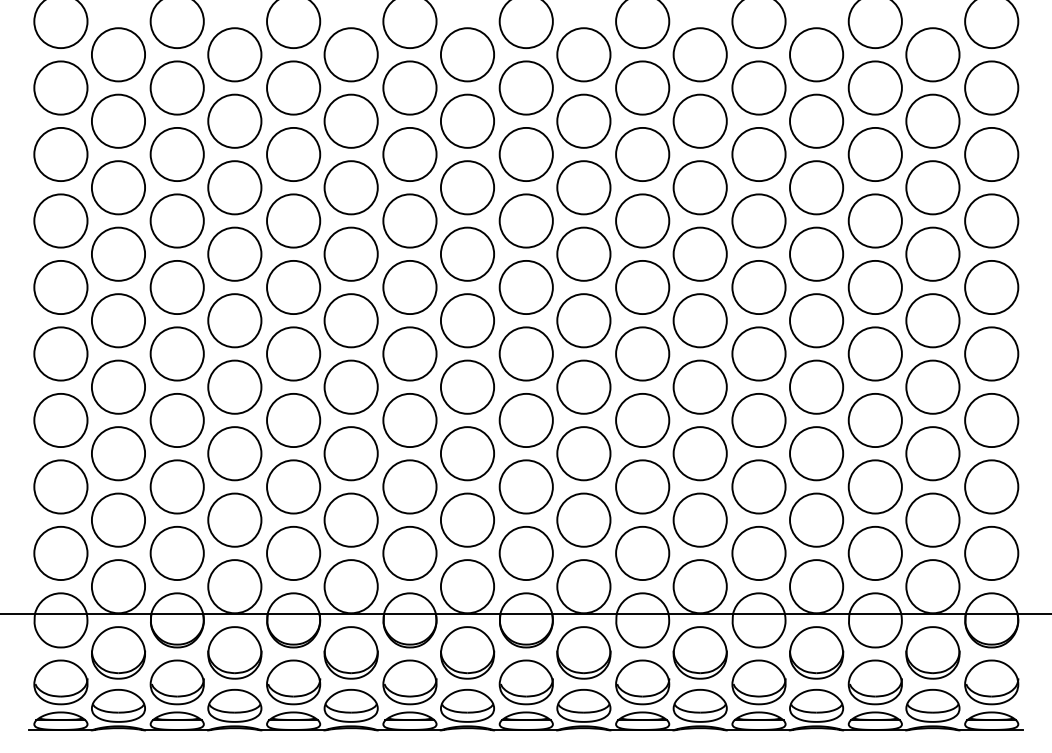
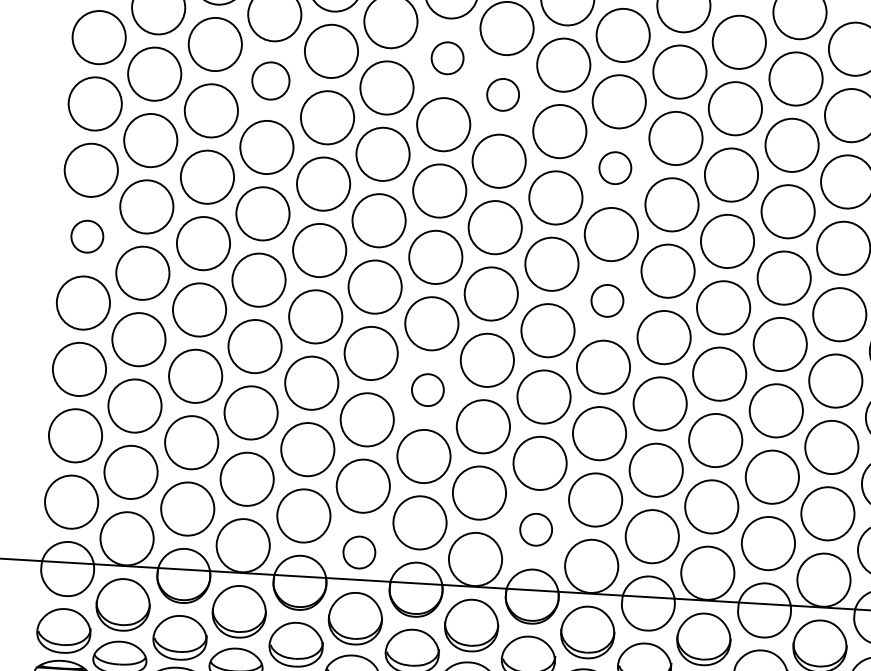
circle: (409, 87) -> (447, 57), size x0.6
circle: (234, 120) -> (270, 80), size x0.7
circle: (467, 120) -> (503, 94), size x0.6
circle: (583, 187) -> (614, 167), size x0.6
circle: (60, 287) -> (86, 236), size x0.6
circle: (583, 320) -> (607, 300), size x0.6
circle: (409, 420) -> (427, 390), size x0.6
circle: (525, 553) -> (535, 529), size x0.6
circle: (350, 586) -> (358, 552), size x0.6

